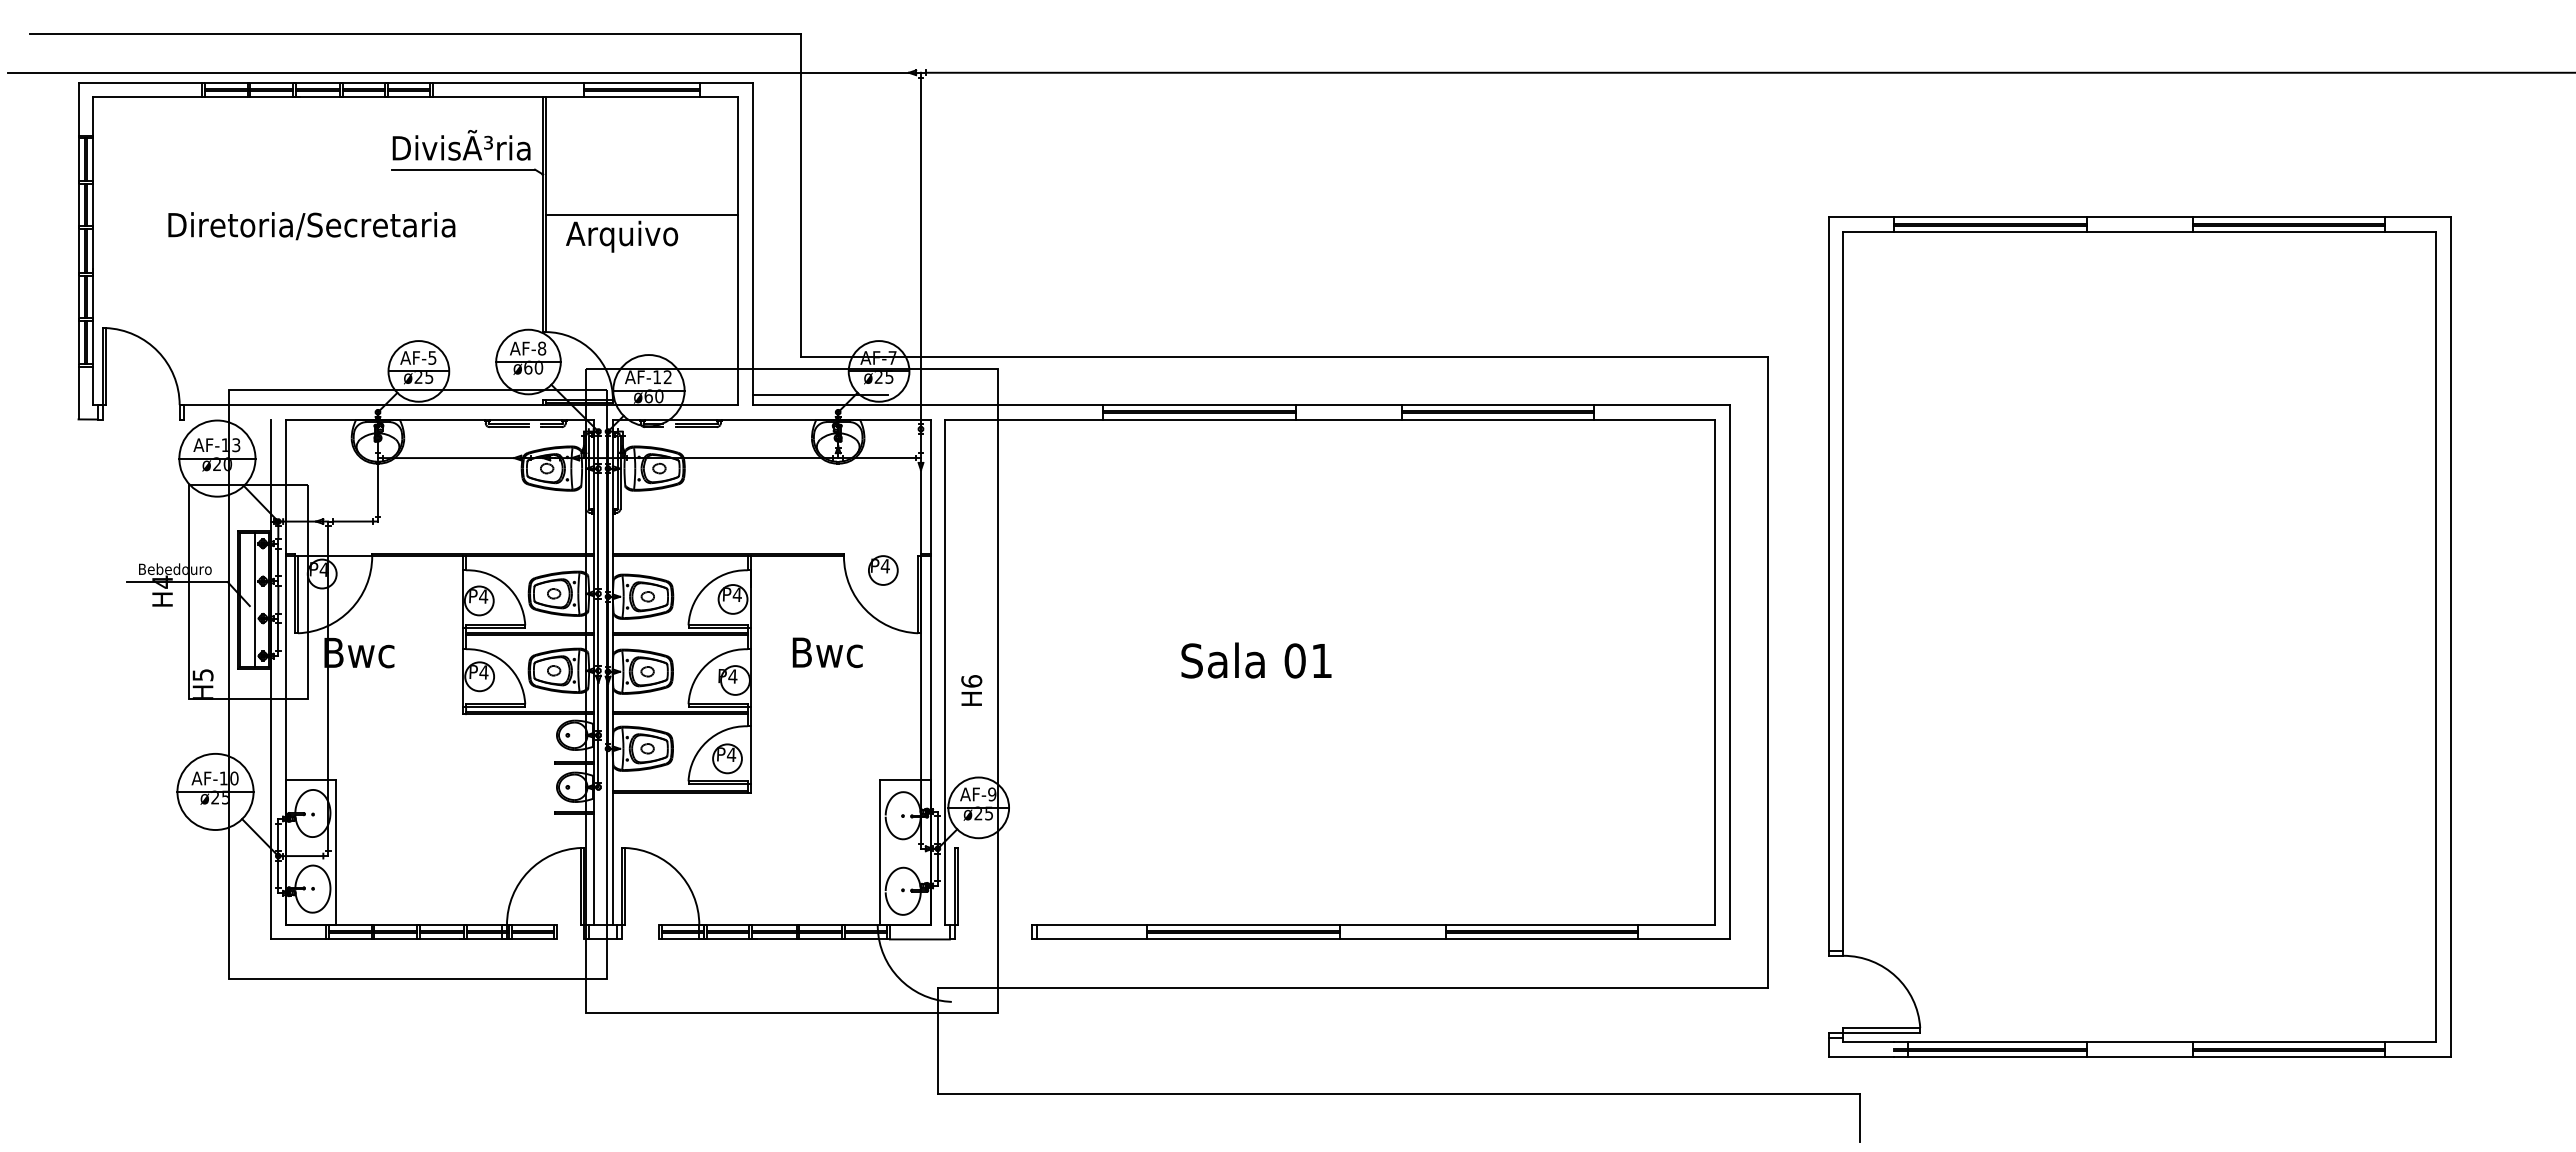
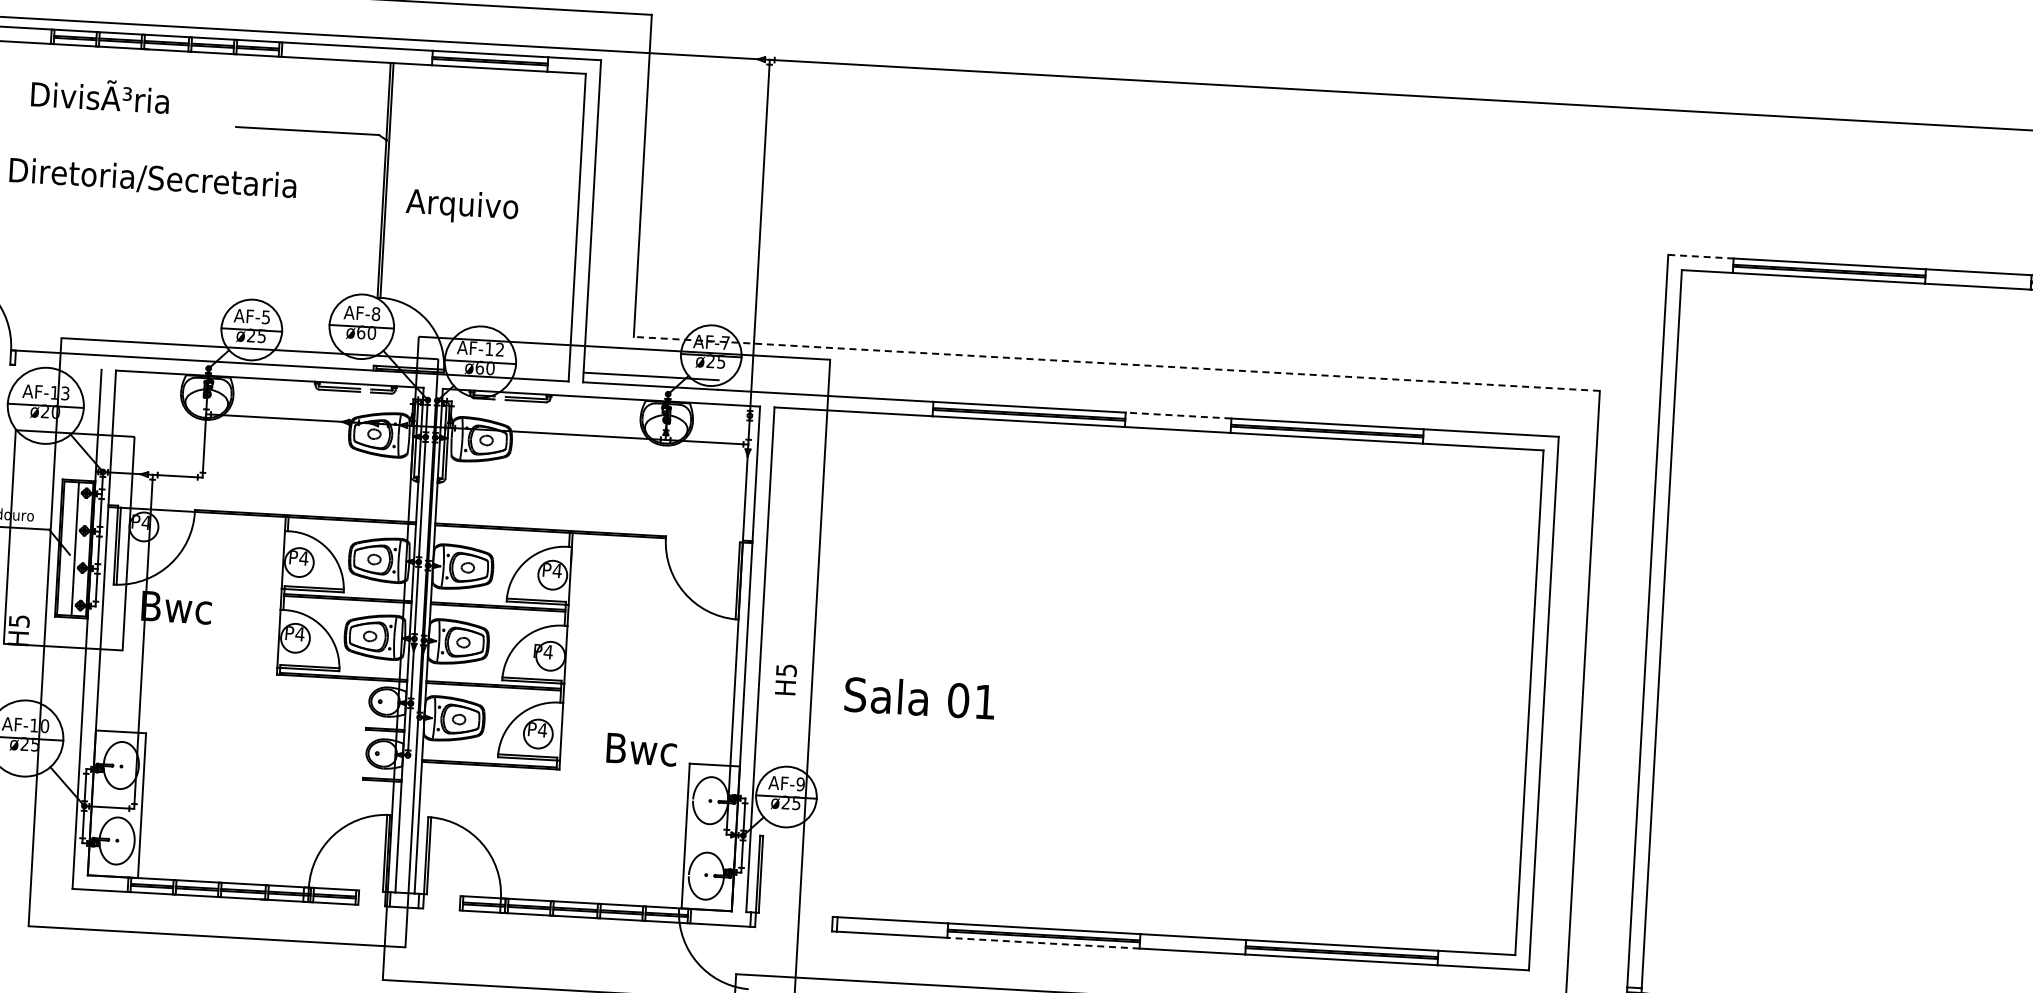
text: (461, 145) -> (100, 95), moved
line: (641, 214) -> (482, 185), removed
line: (1861, 217) -> (1700, 256), solid -> dashed
line: (1284, 356) -> (1116, 363), solid -> dashed
line: (1348, 405) -> (1178, 415), solid -> dashed
part: (883, 570) -> (704, 554), removed
text: (827, 652) -> (641, 749), moved
text: (1256, 660) -> (919, 697), moved
text: (971, 681) -> (786, 670), H6 -> H5
line: (1243, 939) -> (1043, 943), solid -> dashed

